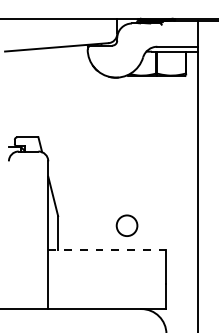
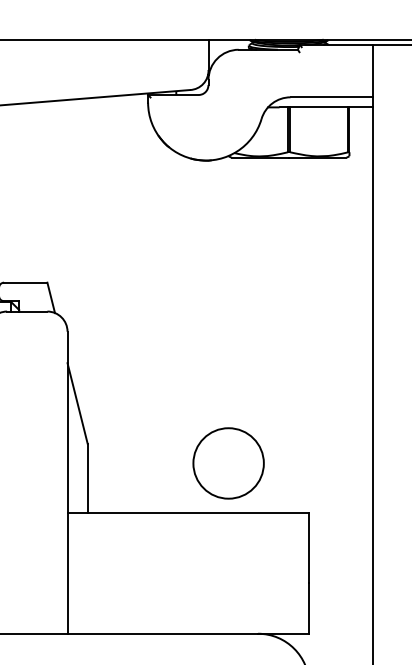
circle: (126, 225) -> (227, 462), size x1.67
line: (107, 249) -> (188, 511), dashed -> solid

